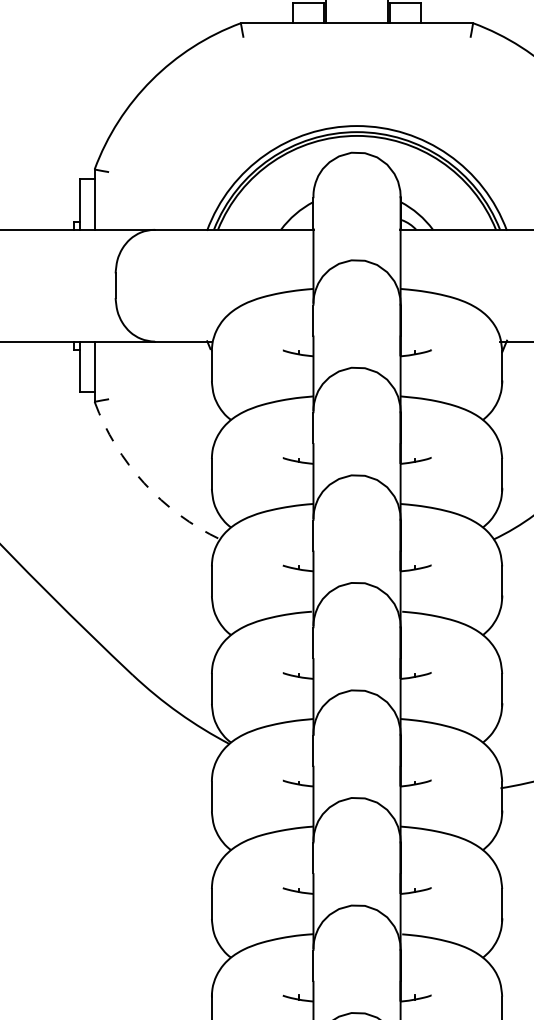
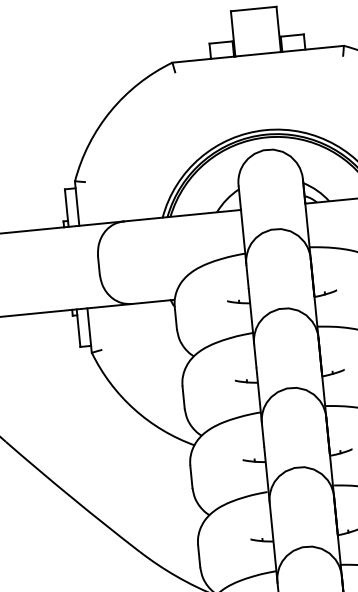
arc: (144, 483) -> (134, 409), dashed -> solid

